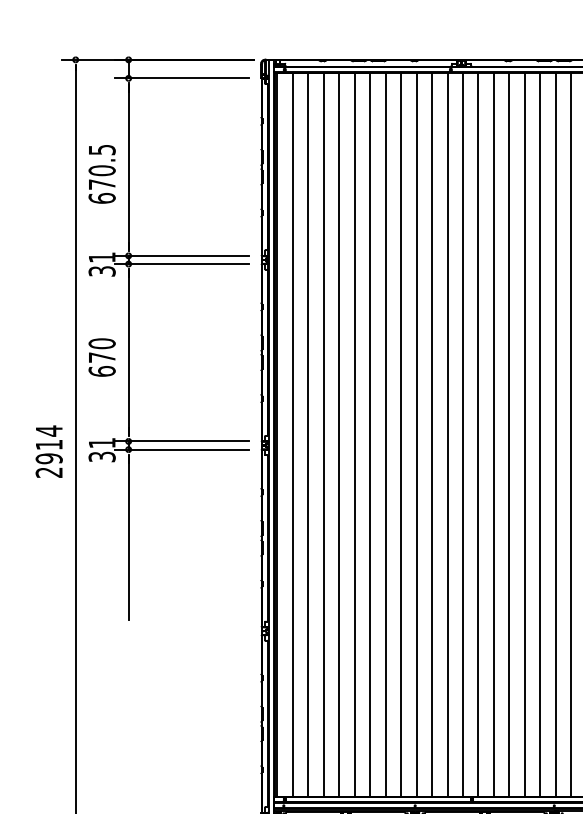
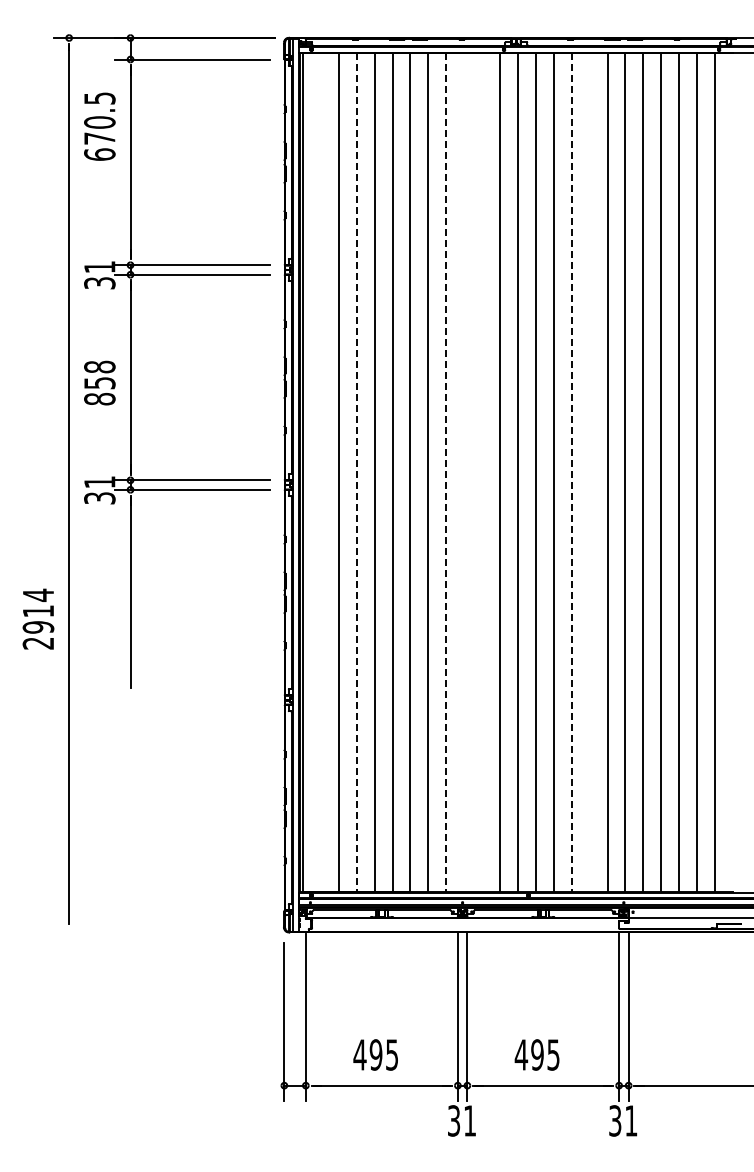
text: (101, 174) -> (99, 126), moved
text: (101, 357) -> (99, 382), 670 -> 858
line: (292, 434) -> (320, 472), removed
line: (323, 434) -> (356, 472), solid -> dashed
line: (401, 434) -> (446, 472), solid -> dashed
line: (416, 434) -> (464, 472), removed
line: (432, 434) -> (482, 472), removed
line: (509, 434) -> (571, 472), solid -> dashed
line: (524, 434) -> (589, 472), removed
text: (49, 451) -> (38, 618), moved

